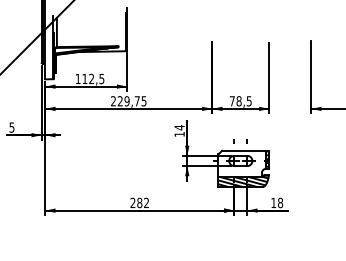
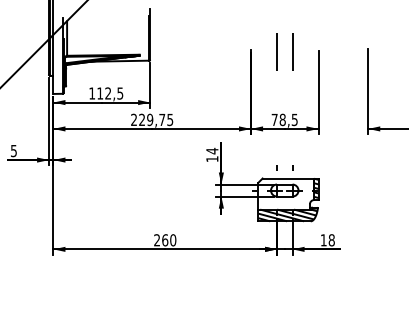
line: (234, 43) -> (277, 51), added
line: (247, 43) -> (292, 51), added
text: (143, 203) -> (169, 240), 282 -> 260

